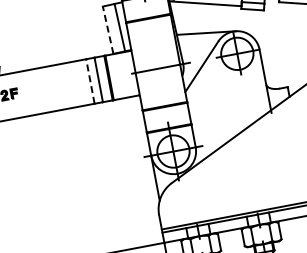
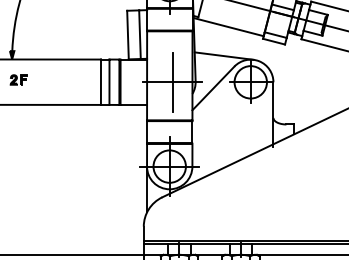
line: (107, 29) -> (127, 34), dashed -> solid
line: (160, 67) -> (172, 81), added
line: (89, 81) -> (100, 82), dashed -> solid

